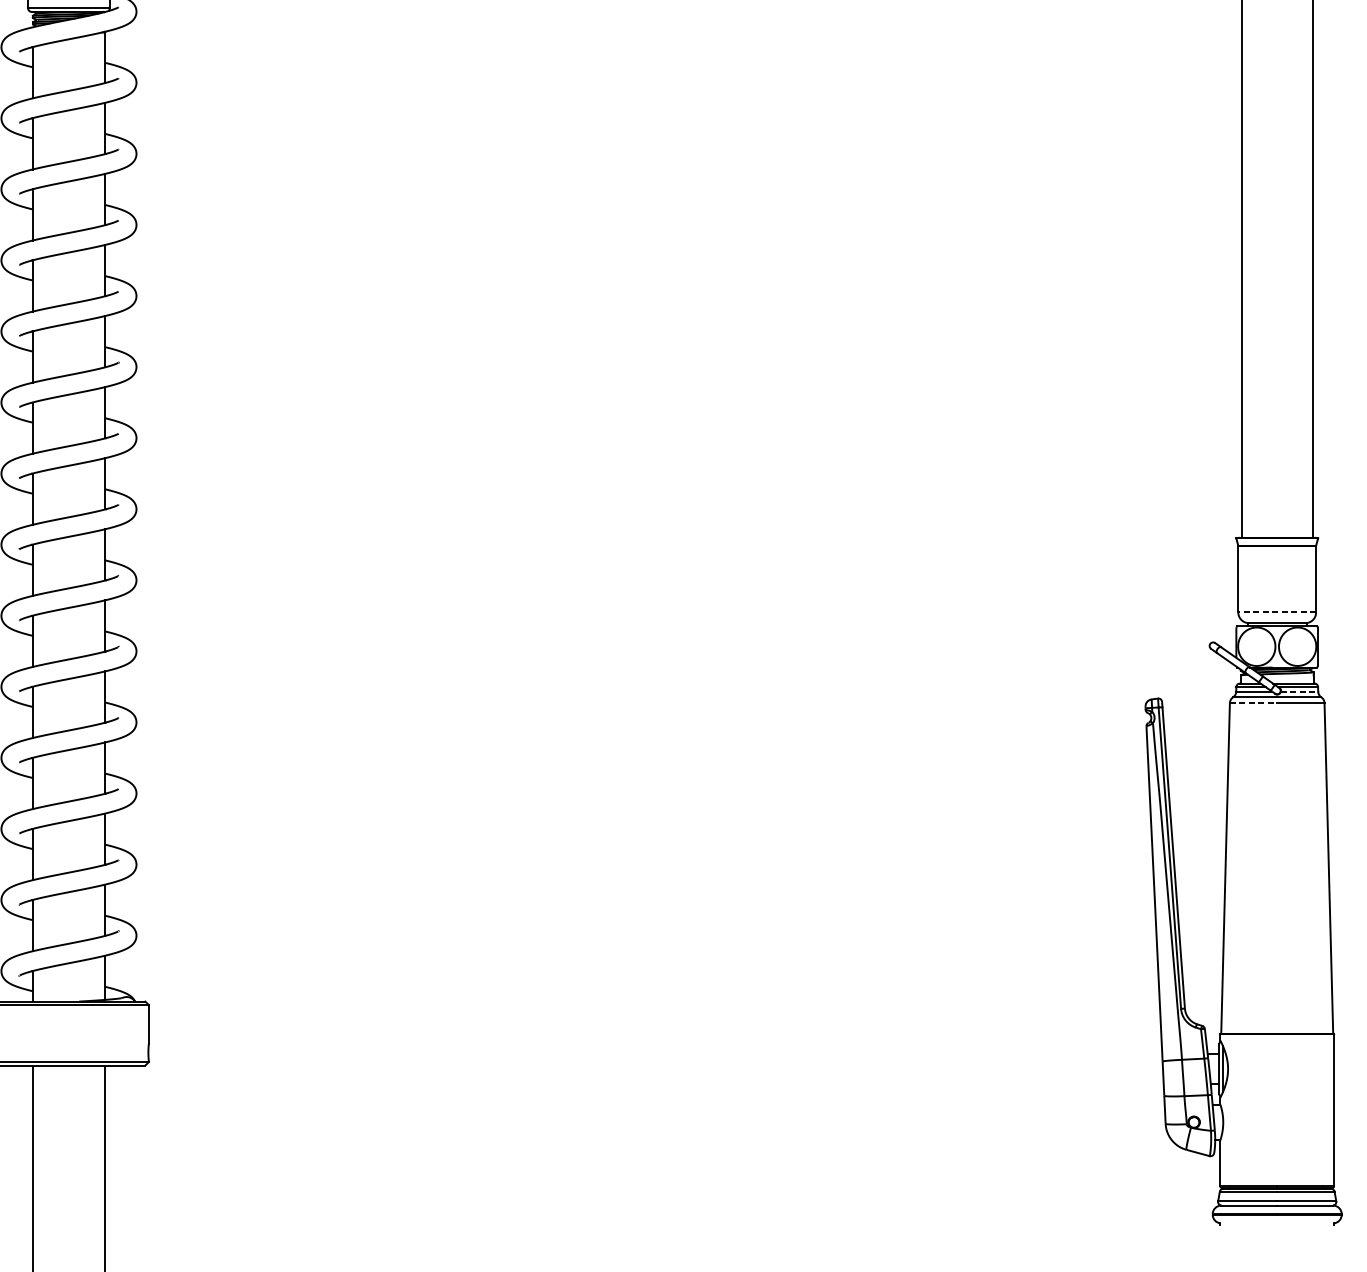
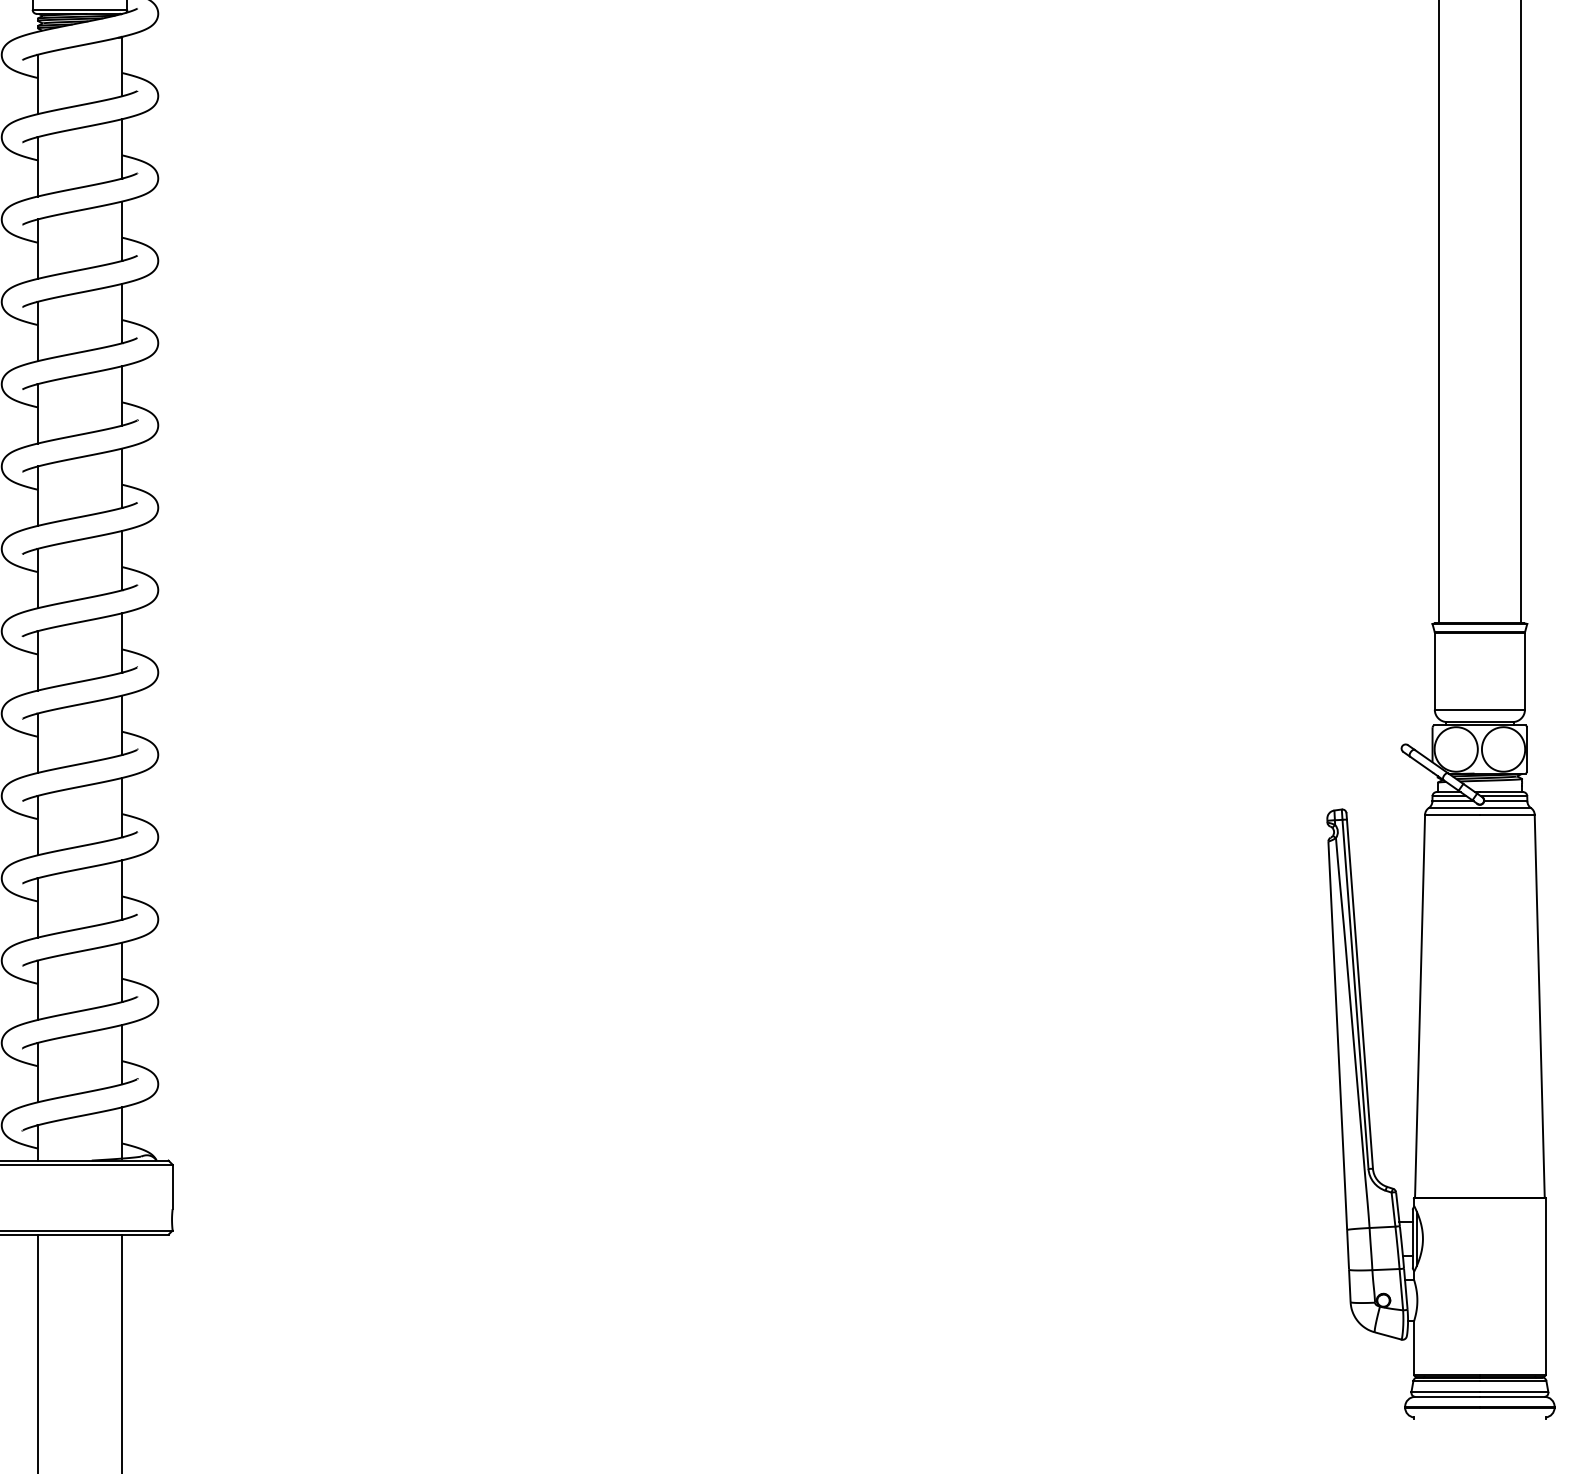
line: (1276, 612) -> (1479, 709), dashed -> solid
line: (1299, 691) -> (1505, 801), dashed -> solid
line: (1253, 702) -> (1452, 814), dashed -> solid

